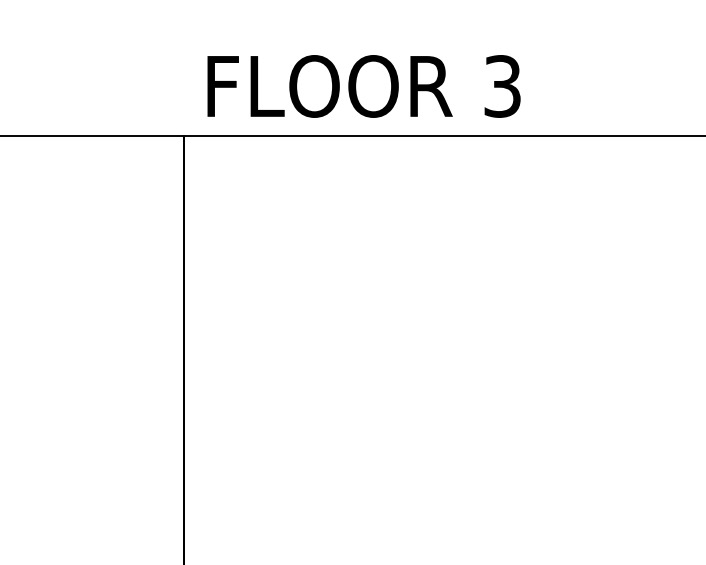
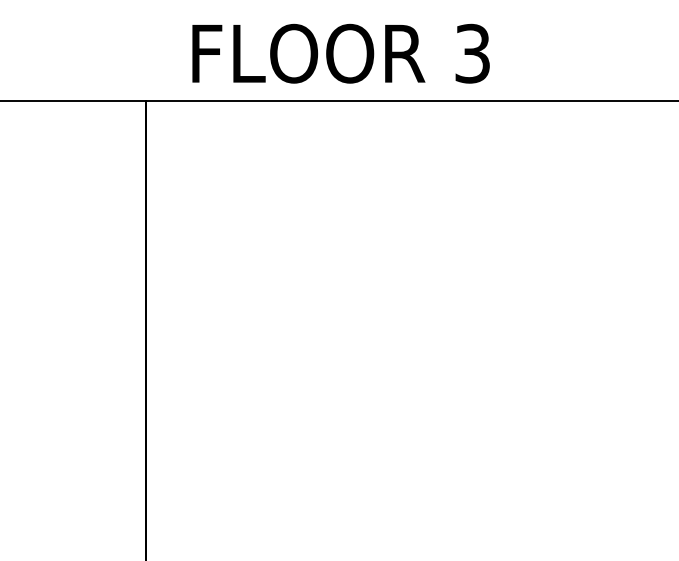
text: (363, 86) -> (340, 53), moved

